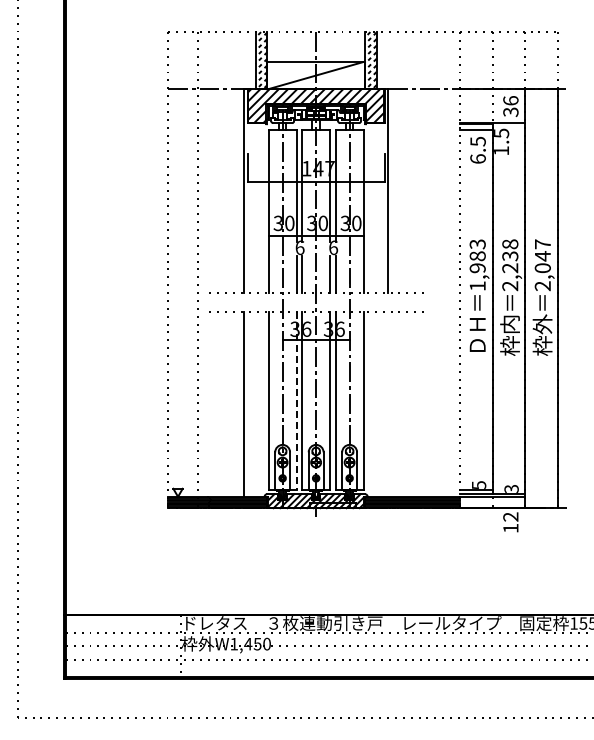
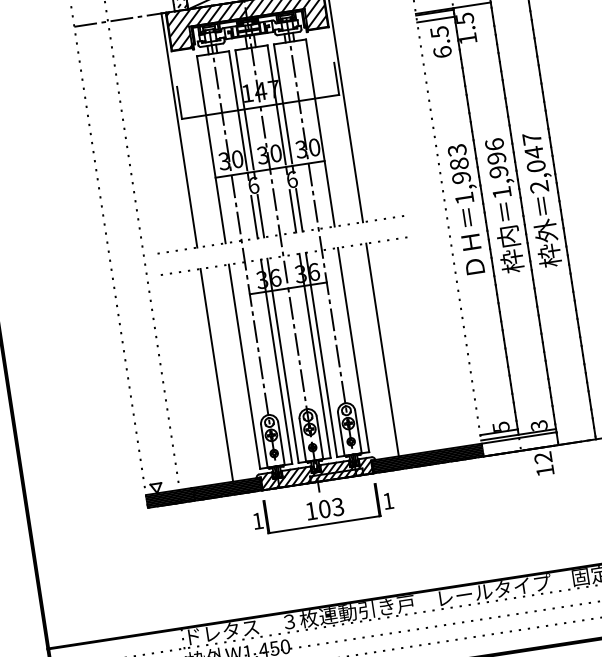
text: (510, 265) -> (498, 168), 2,238 -> 1,996
line: (296, 400) -> (276, 361), dashed -> solid
line: (388, 403) -> (382, 348), added
part: (316, 530) -> (322, 507), added

